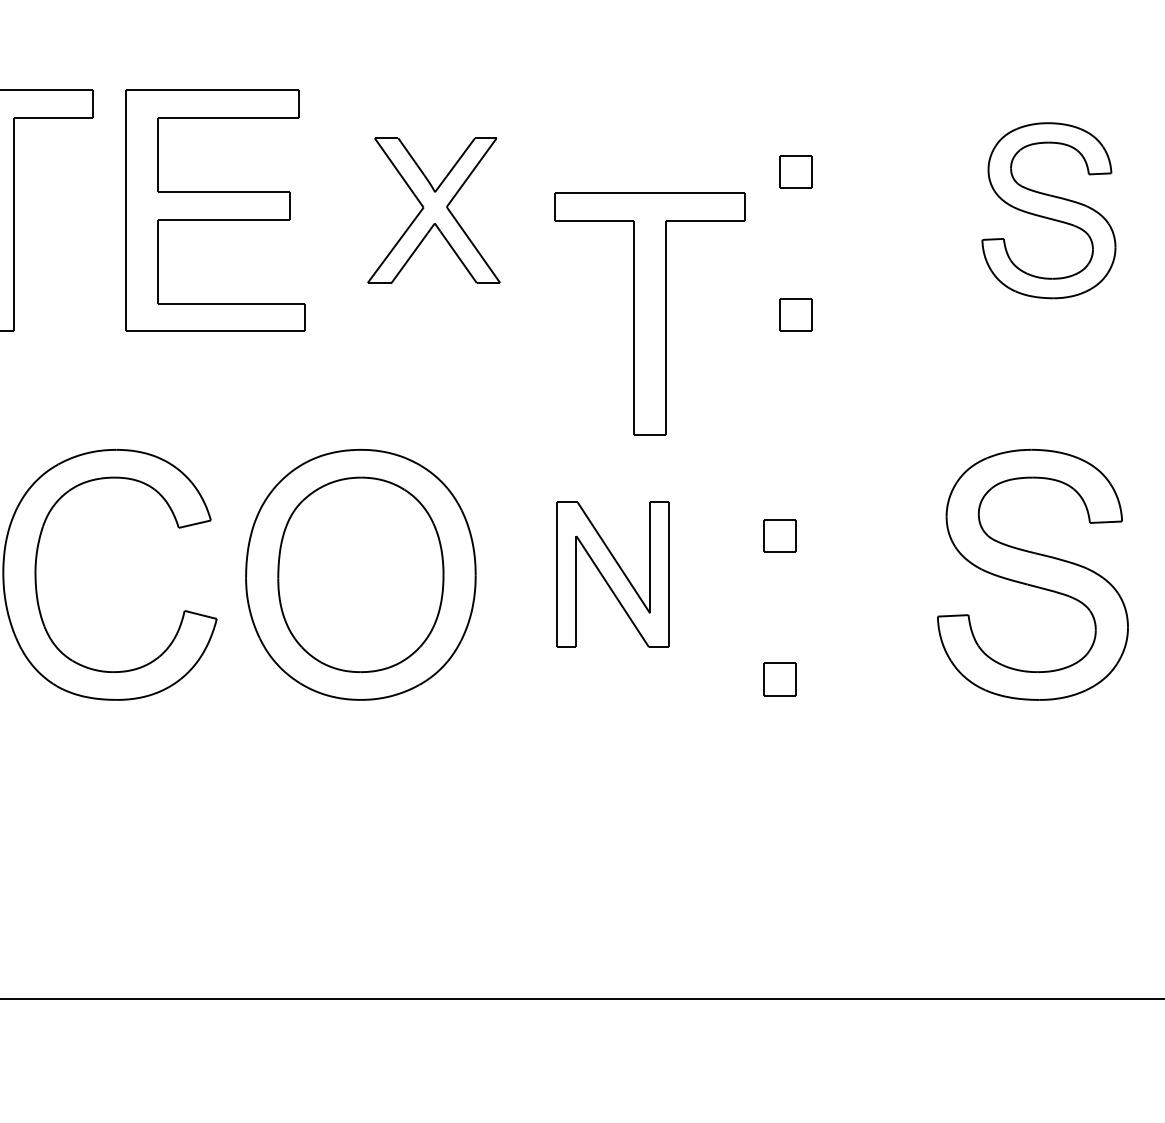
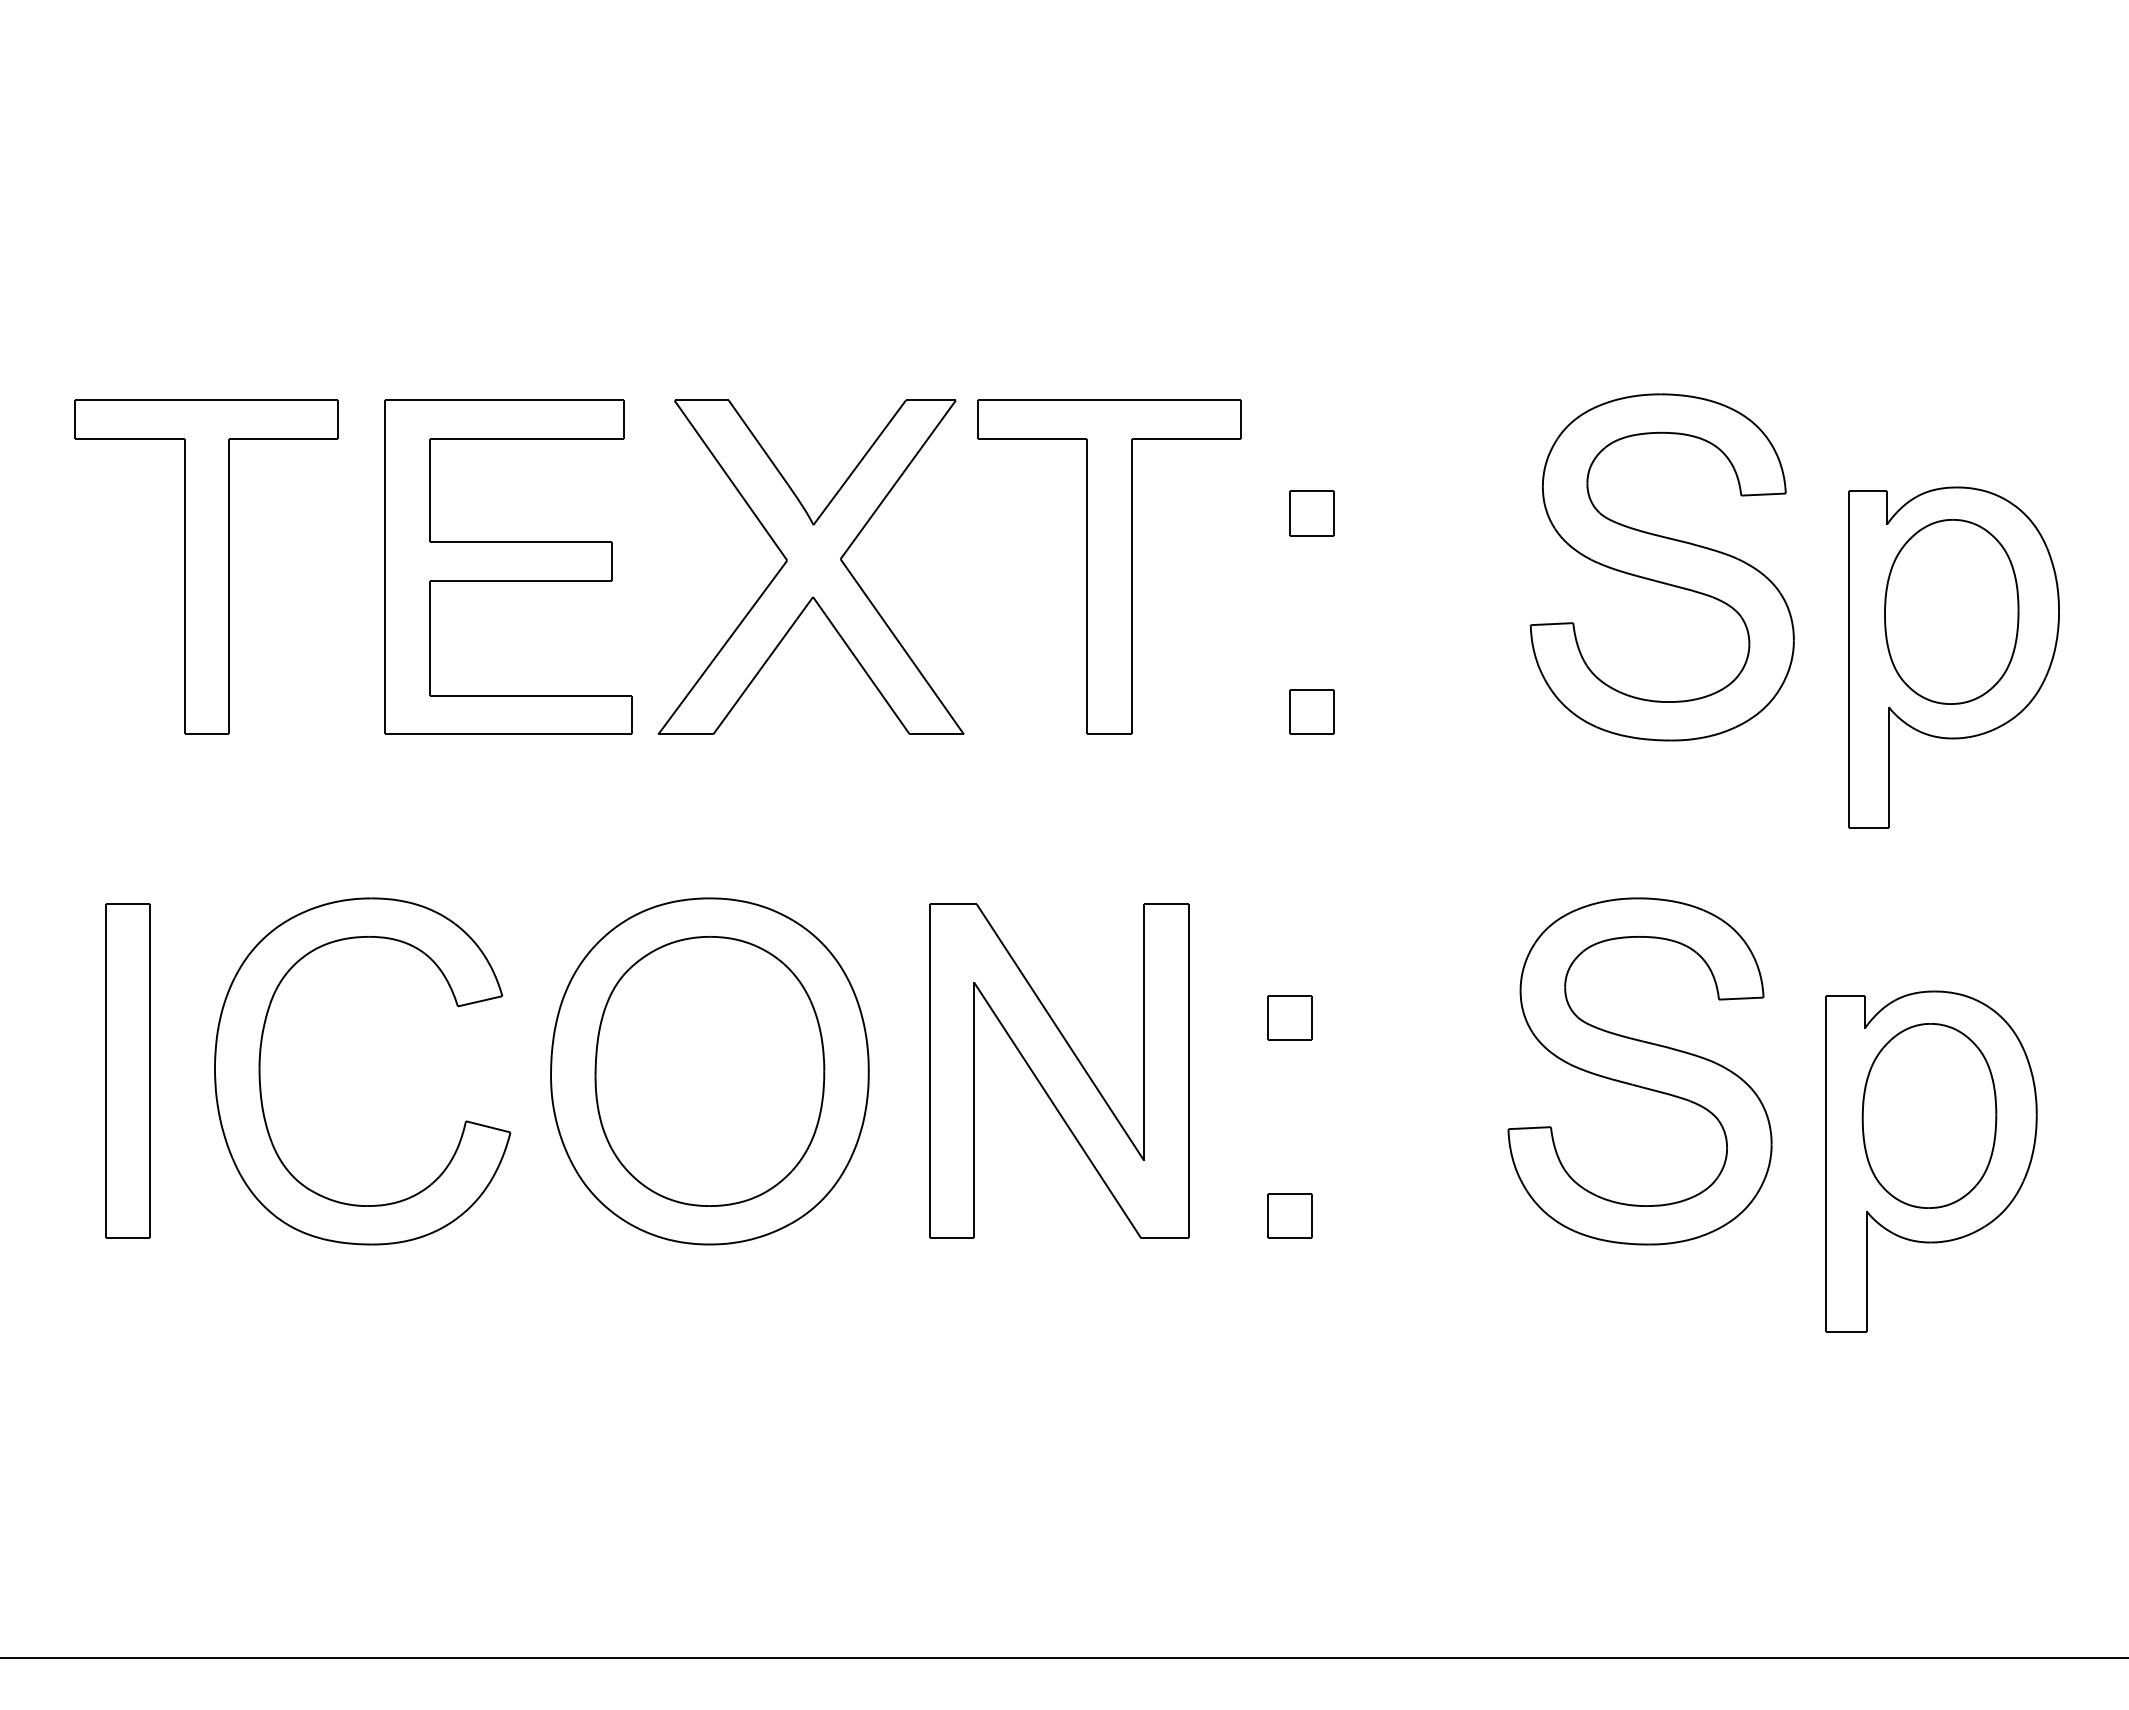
part: (433, 210) -> (810, 566), size x1.67
part: (1048, 210) -> (1661, 567), size x1.43
part: (649, 313) -> (1109, 566), moved
part: (613, 574) -> (1059, 1070), size x1.67

